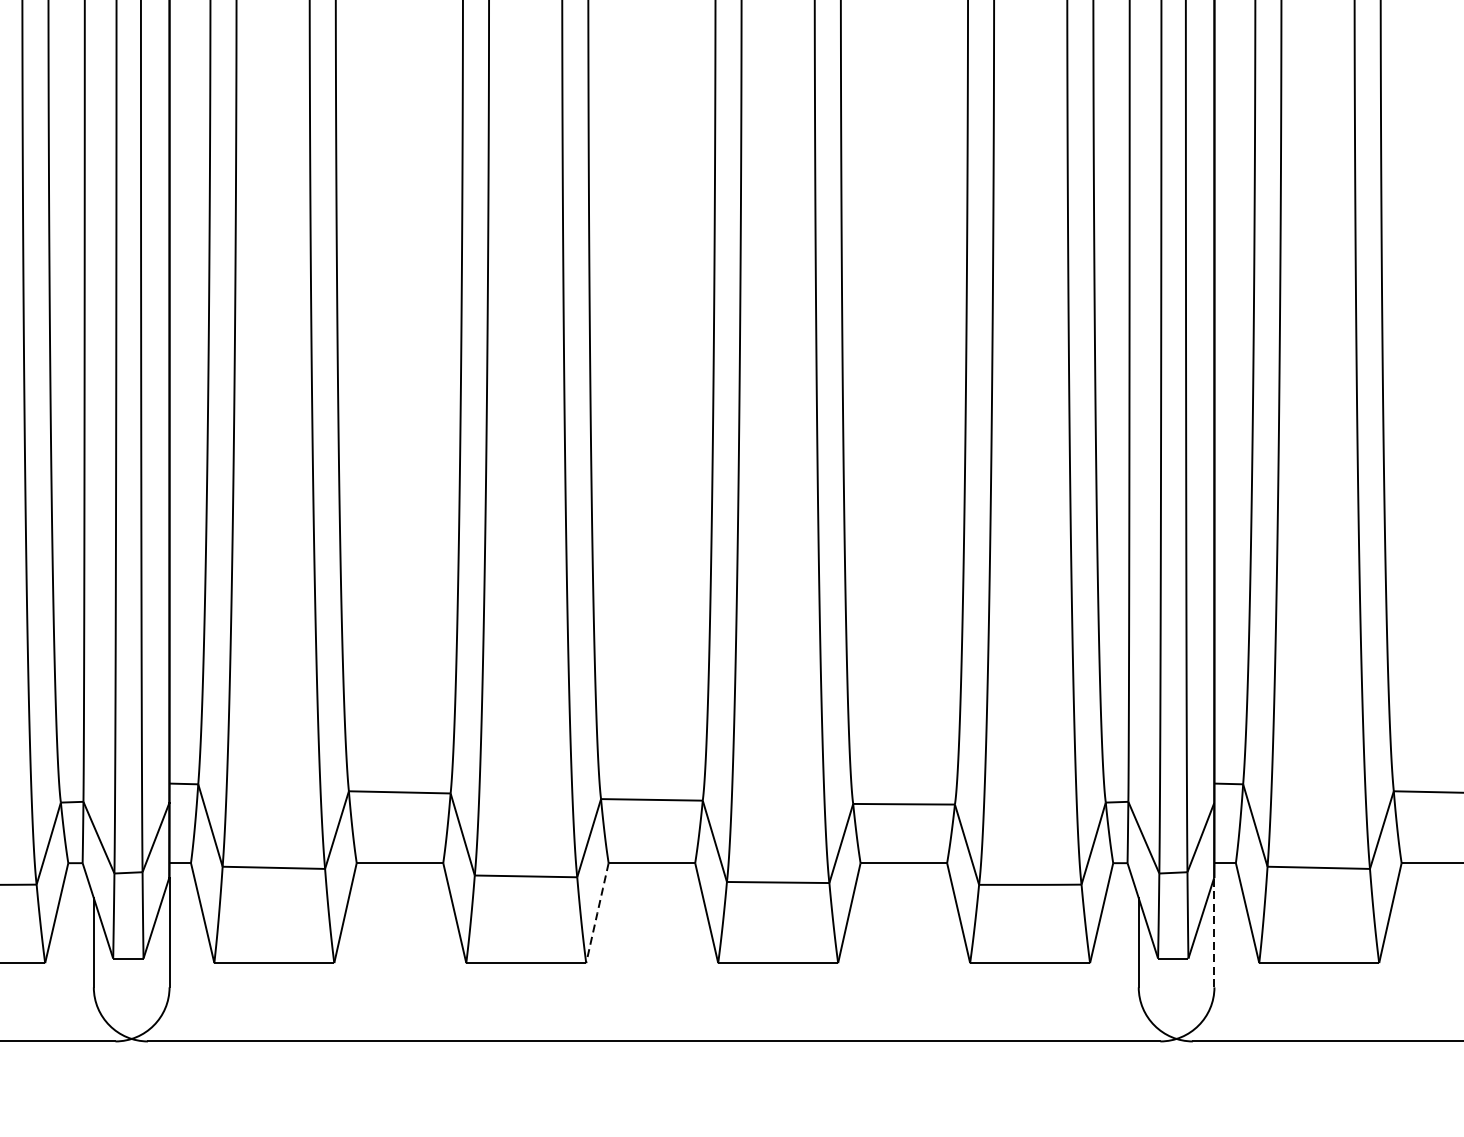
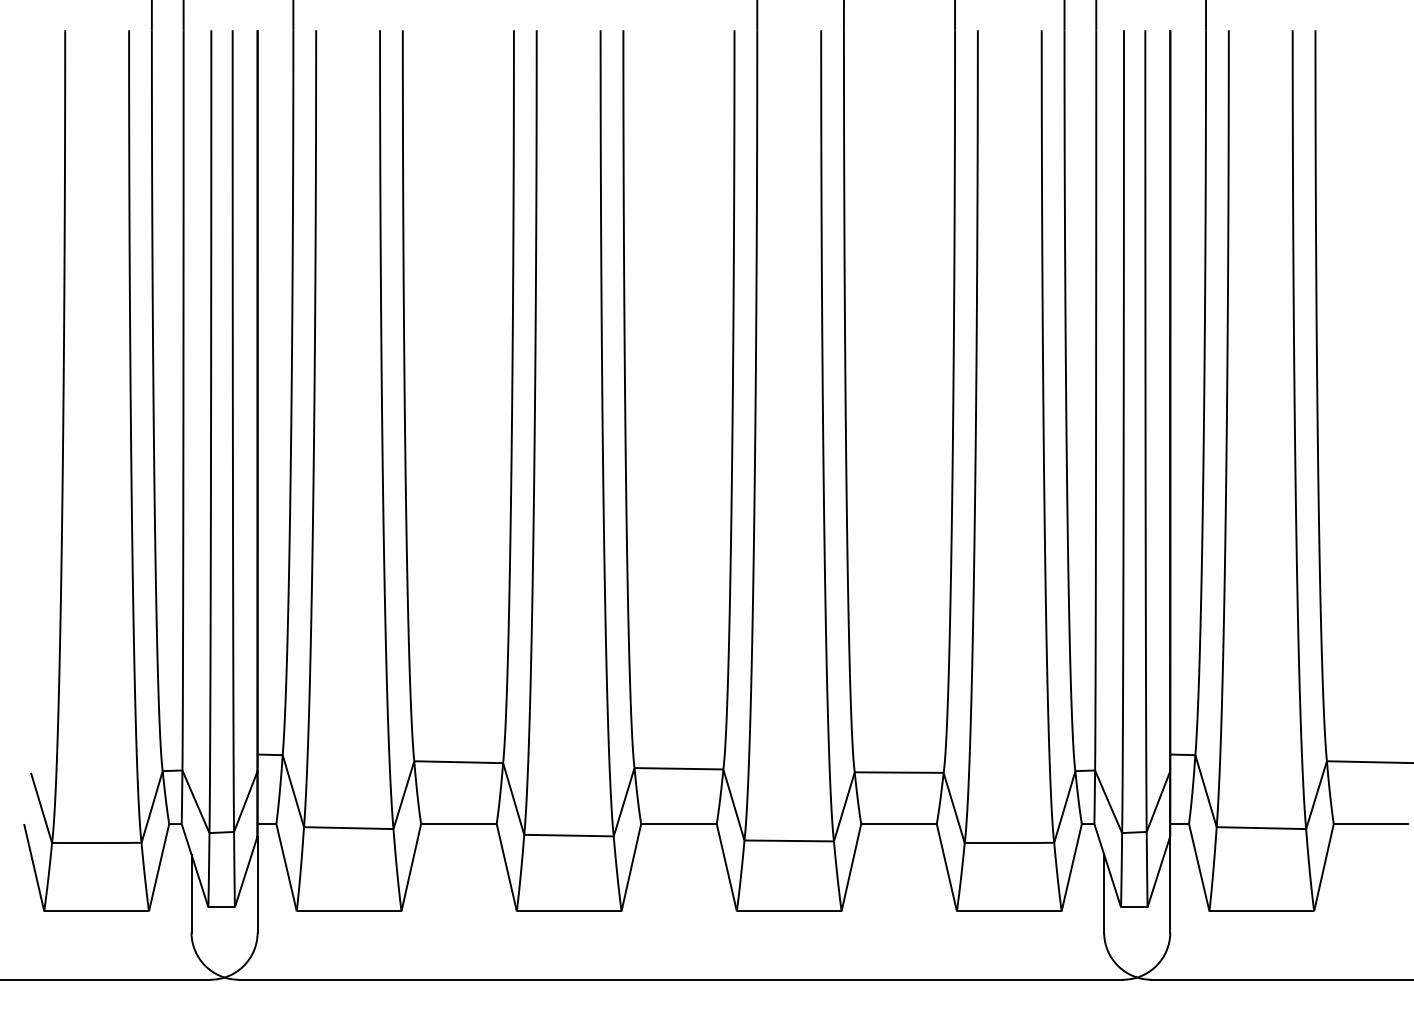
line: (597, 912) -> (631, 867), dashed -> solid
line: (1214, 932) -> (1170, 884), dashed -> solid

